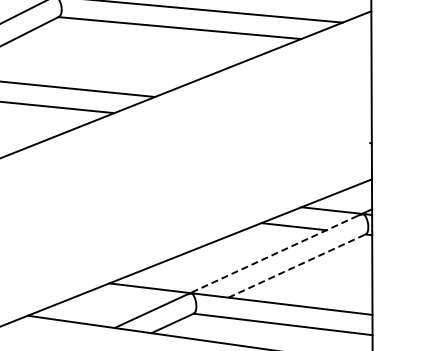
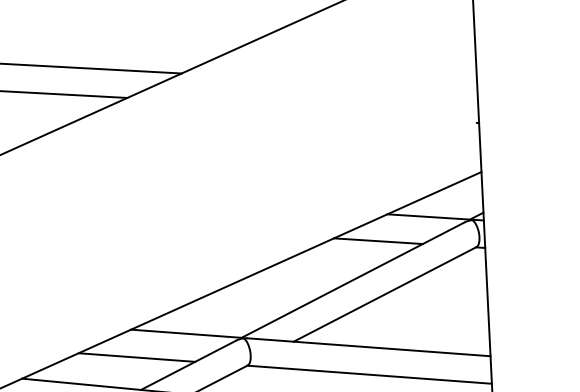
line: (273, 254) -> (352, 280), dashed -> solid
line: (297, 265) -> (385, 293), dashed -> solid
line: (112, 303) -> (136, 356), added

